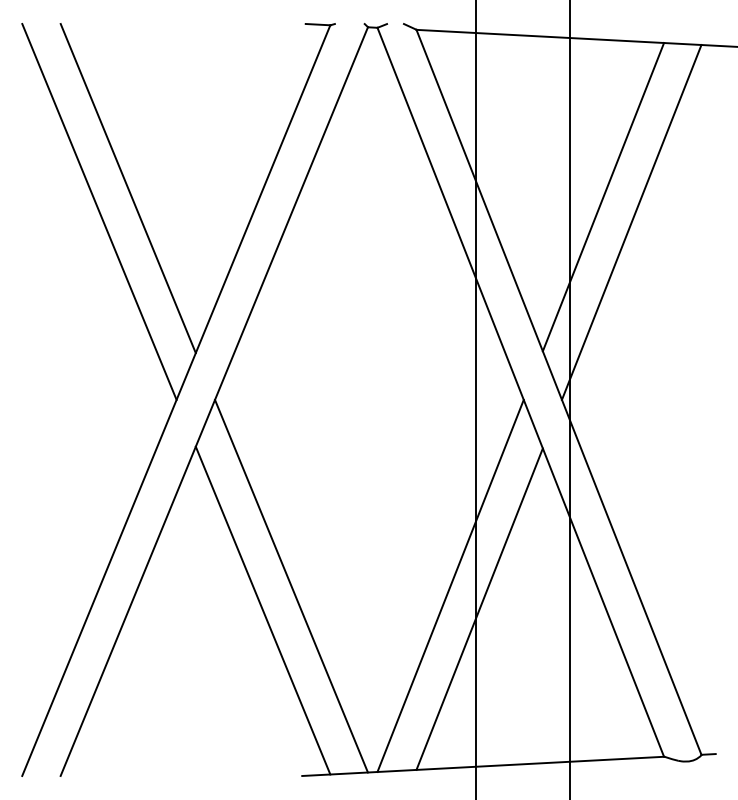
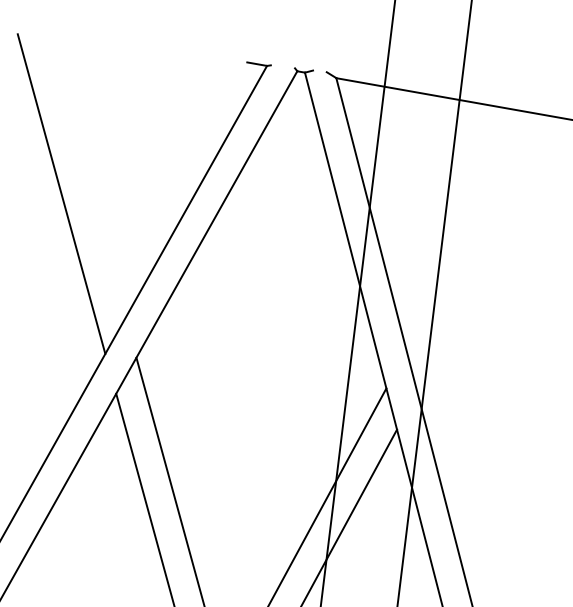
line: (127, 188) -> (86, 177), removed
line: (603, 197) -> (471, 232), removed
line: (631, 222) -> (491, 255), removed

